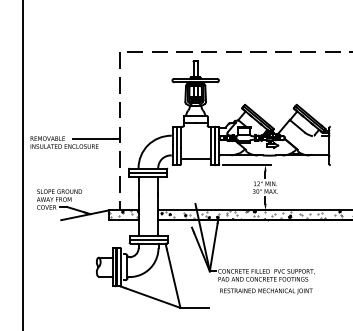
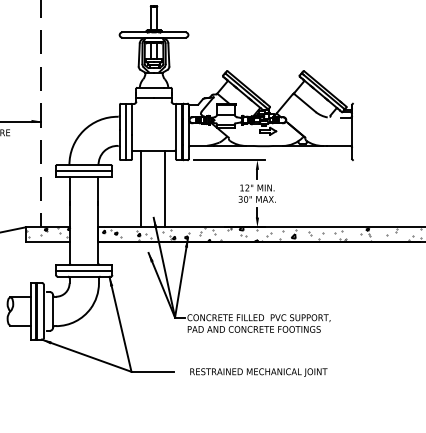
line: (187, 184) -> (141, 188), added
line: (202, 184) -> (164, 188), added
text: (266, 291) -> (258, 372), moved

